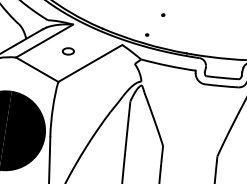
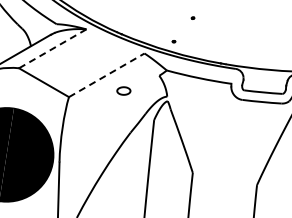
line: (44, 40) -> (52, 48), solid -> dashed
part: (68, 50) -> (123, 90), moved
line: (90, 63) -> (106, 75), solid -> dashed

